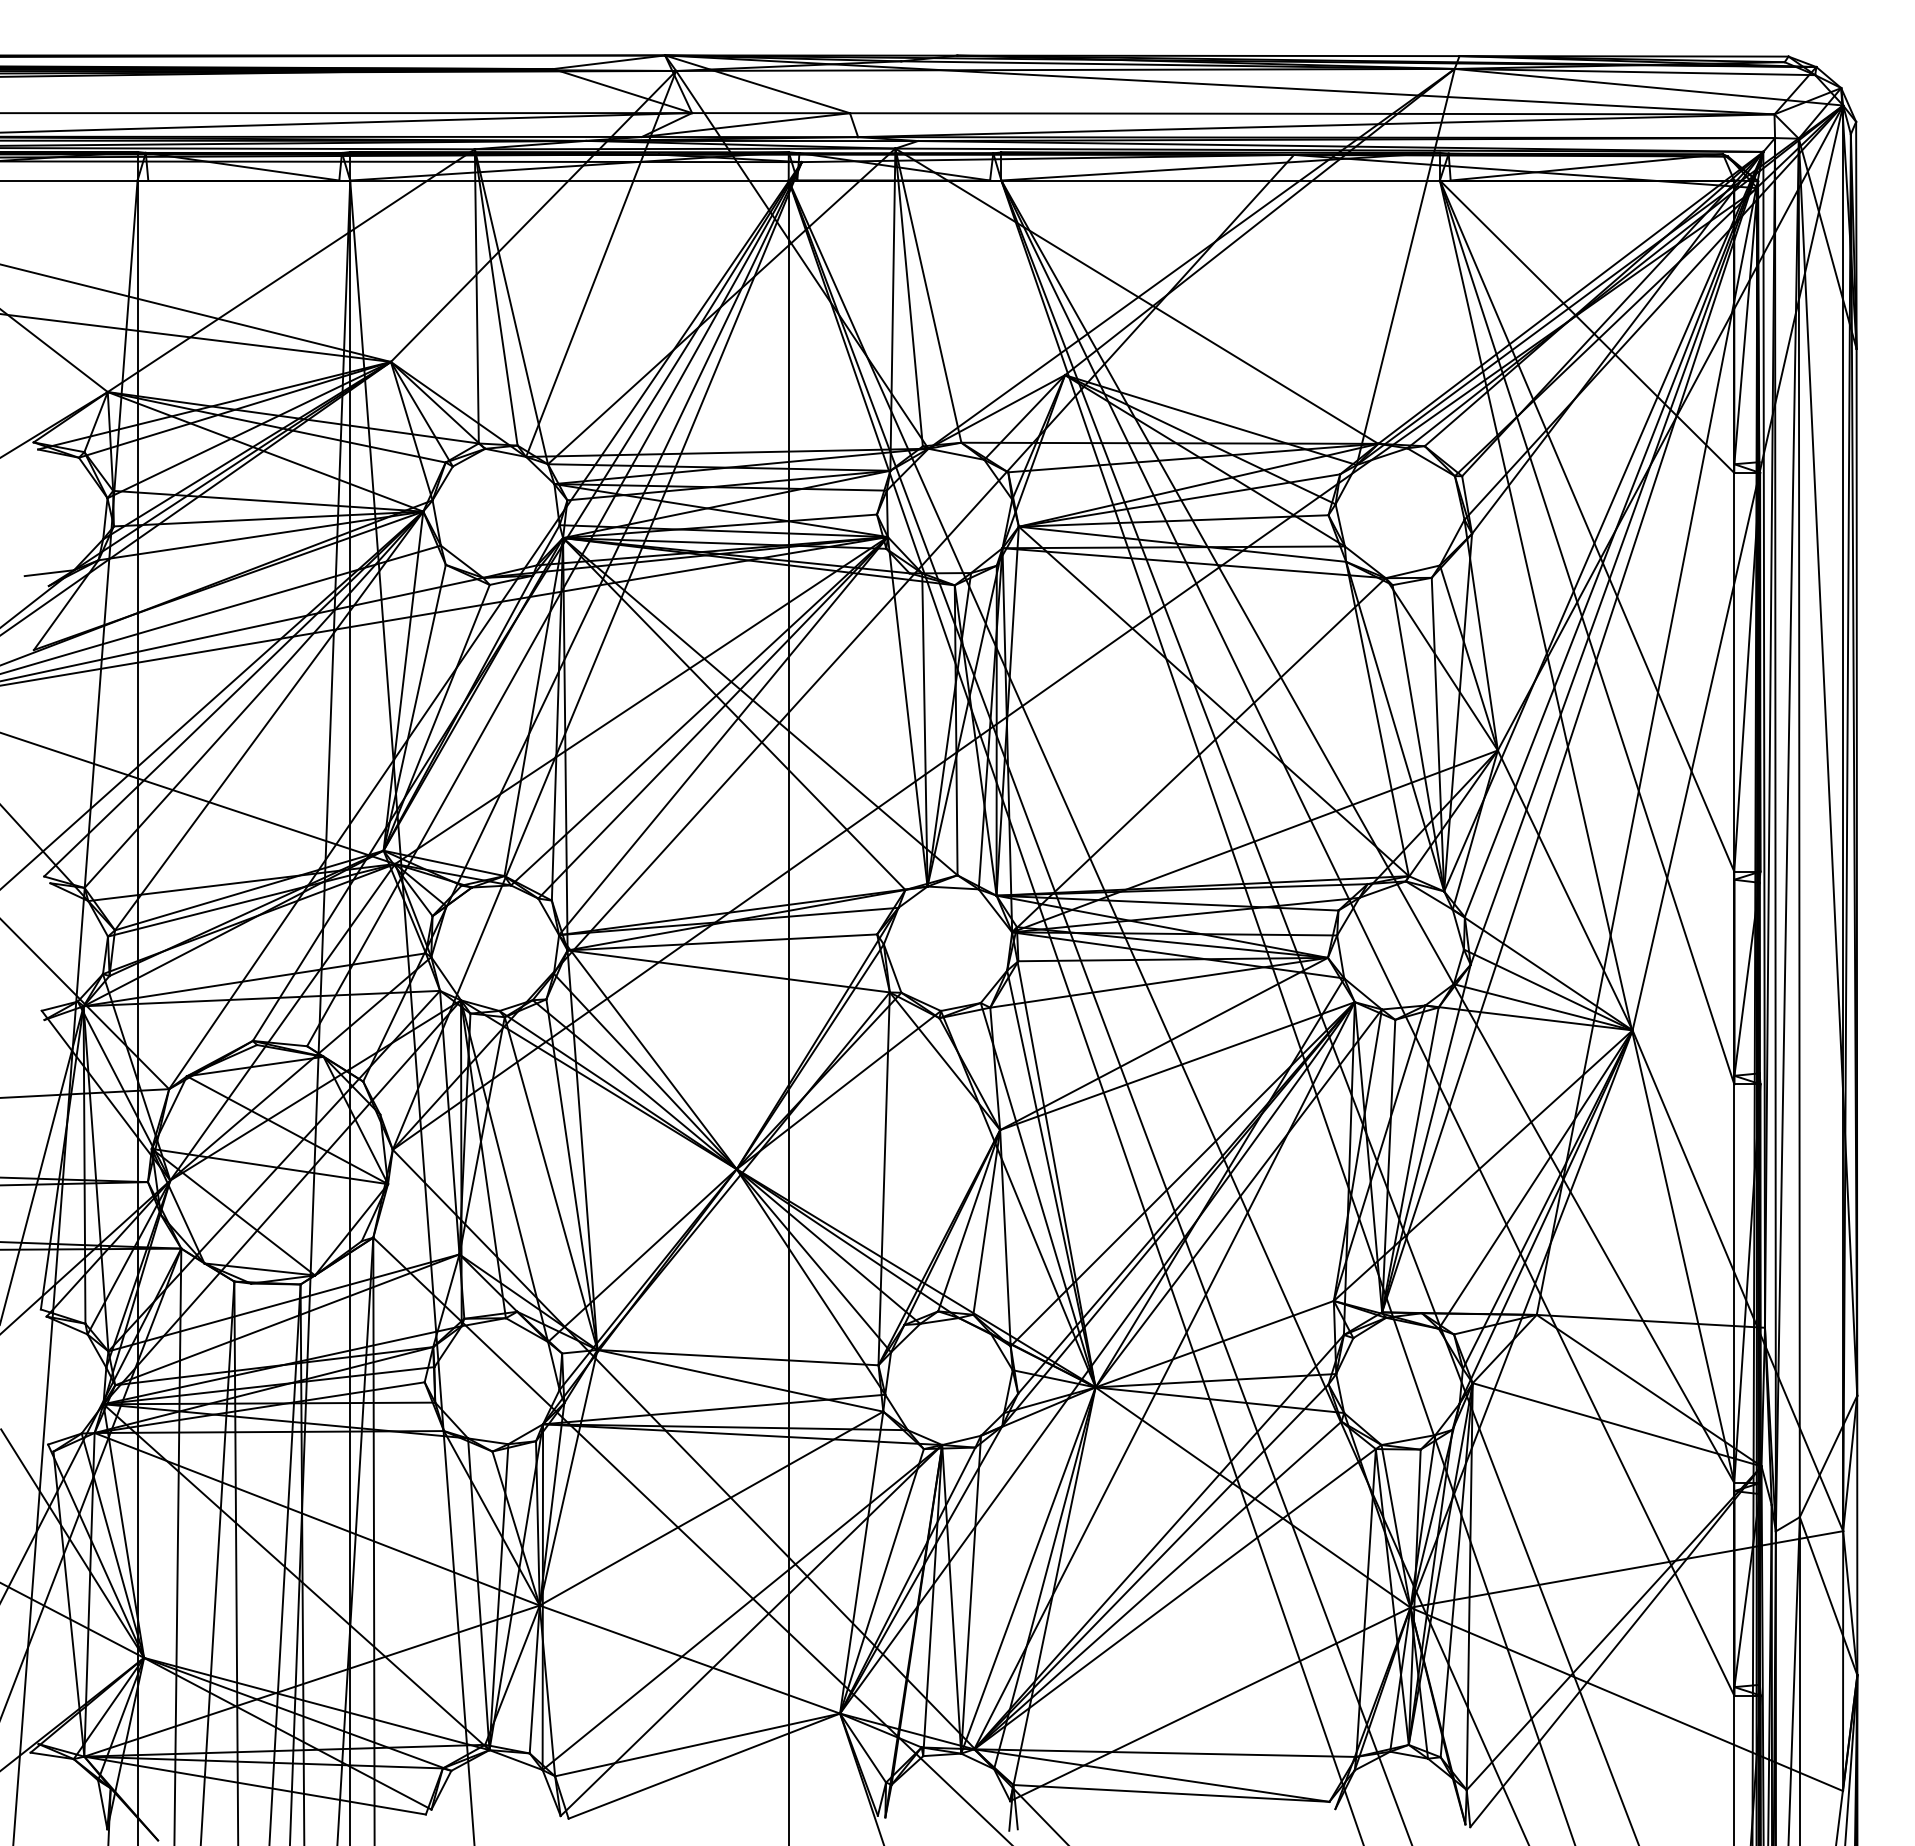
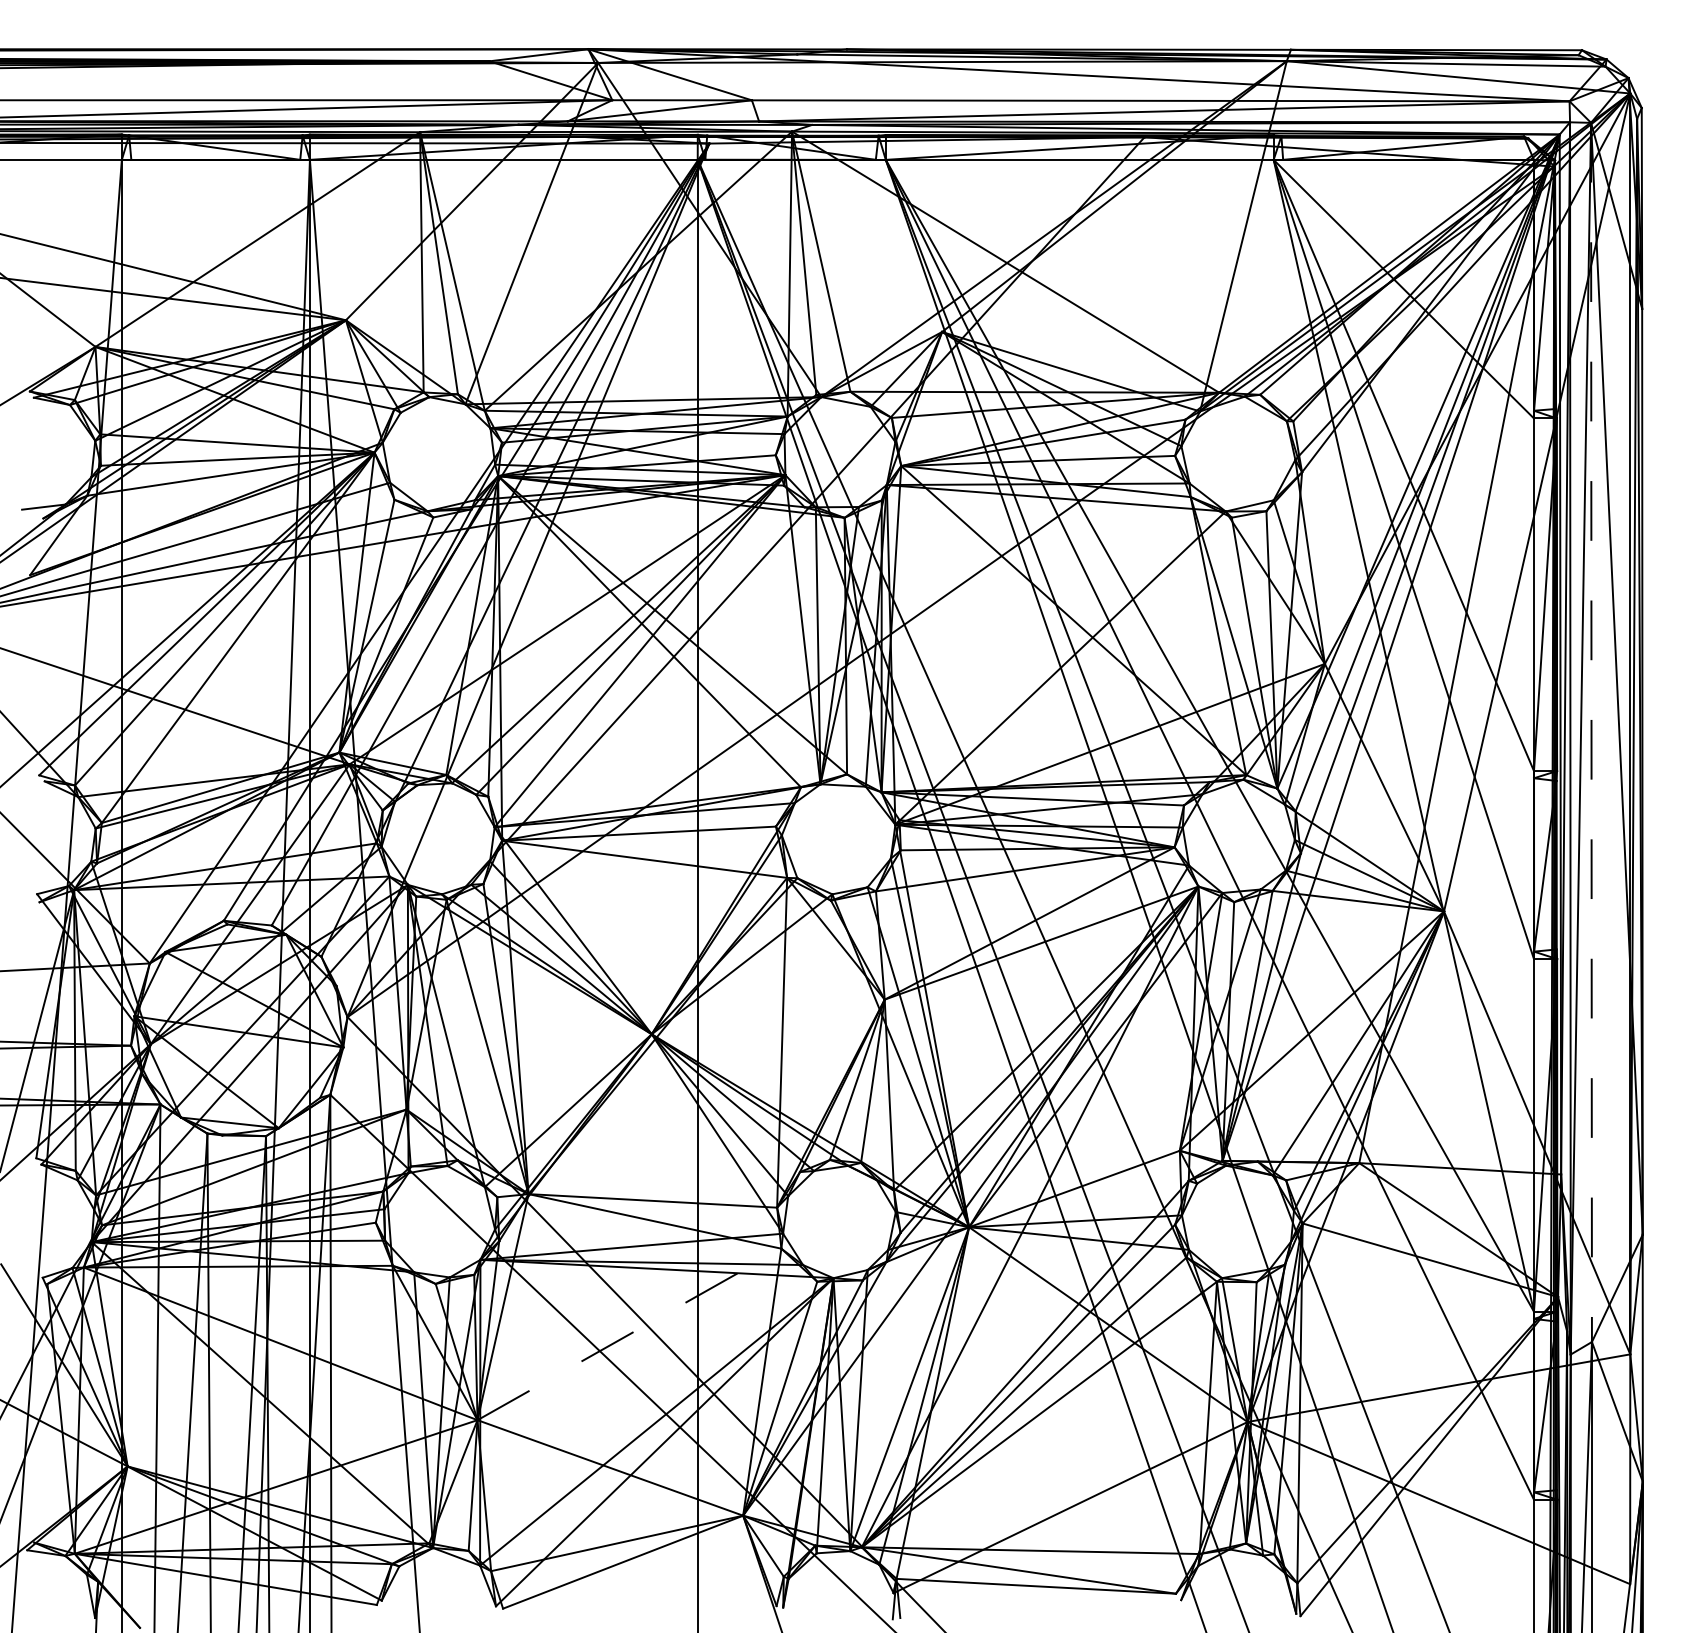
line: (1799, 828) -> (1591, 732), solid -> dashed
line: (711, 1508) -> (629, 1334), solid -> dashed

